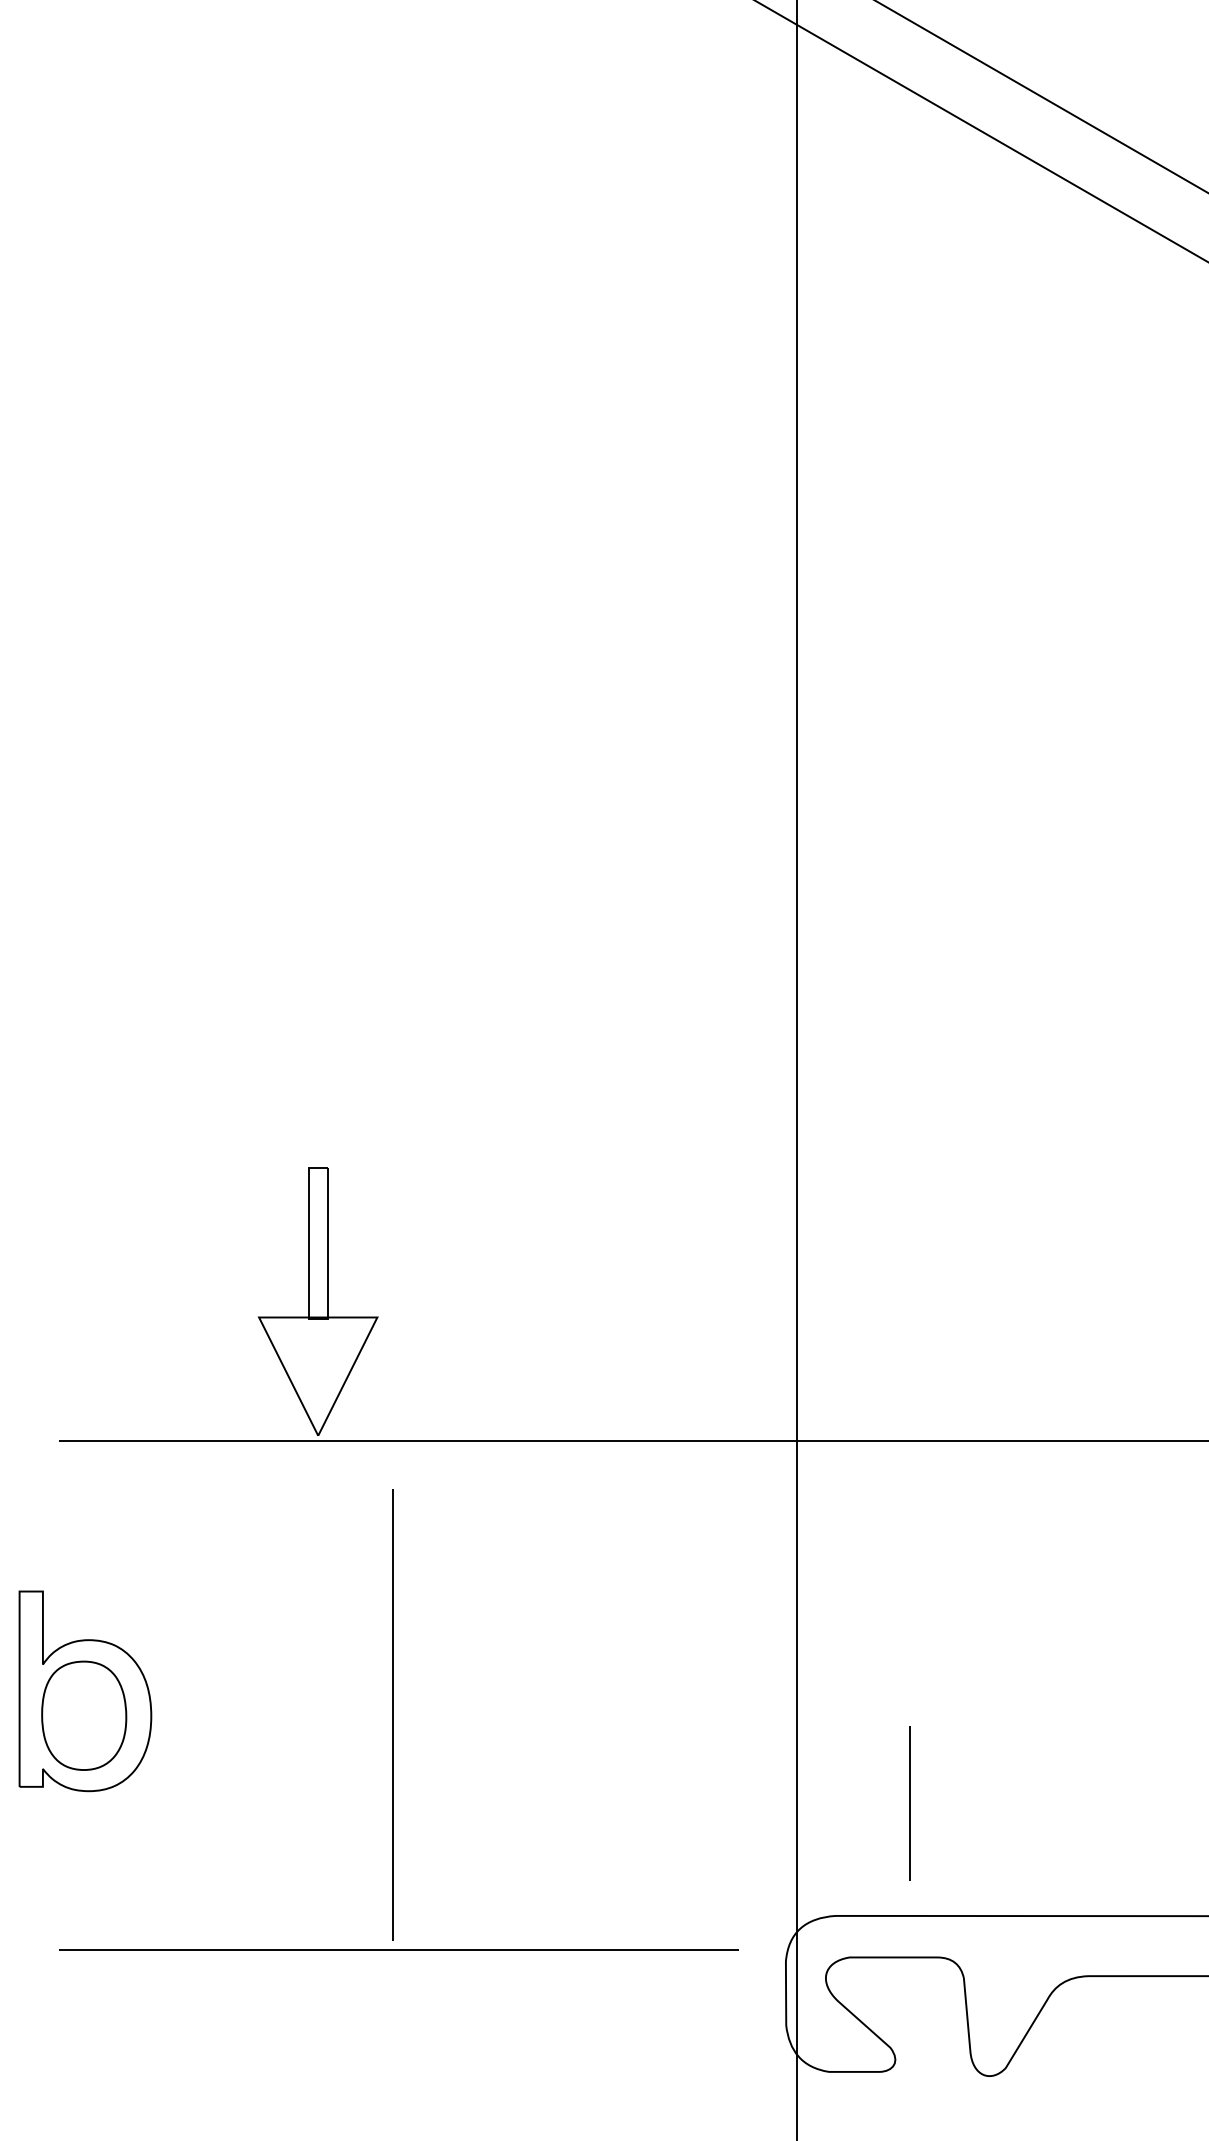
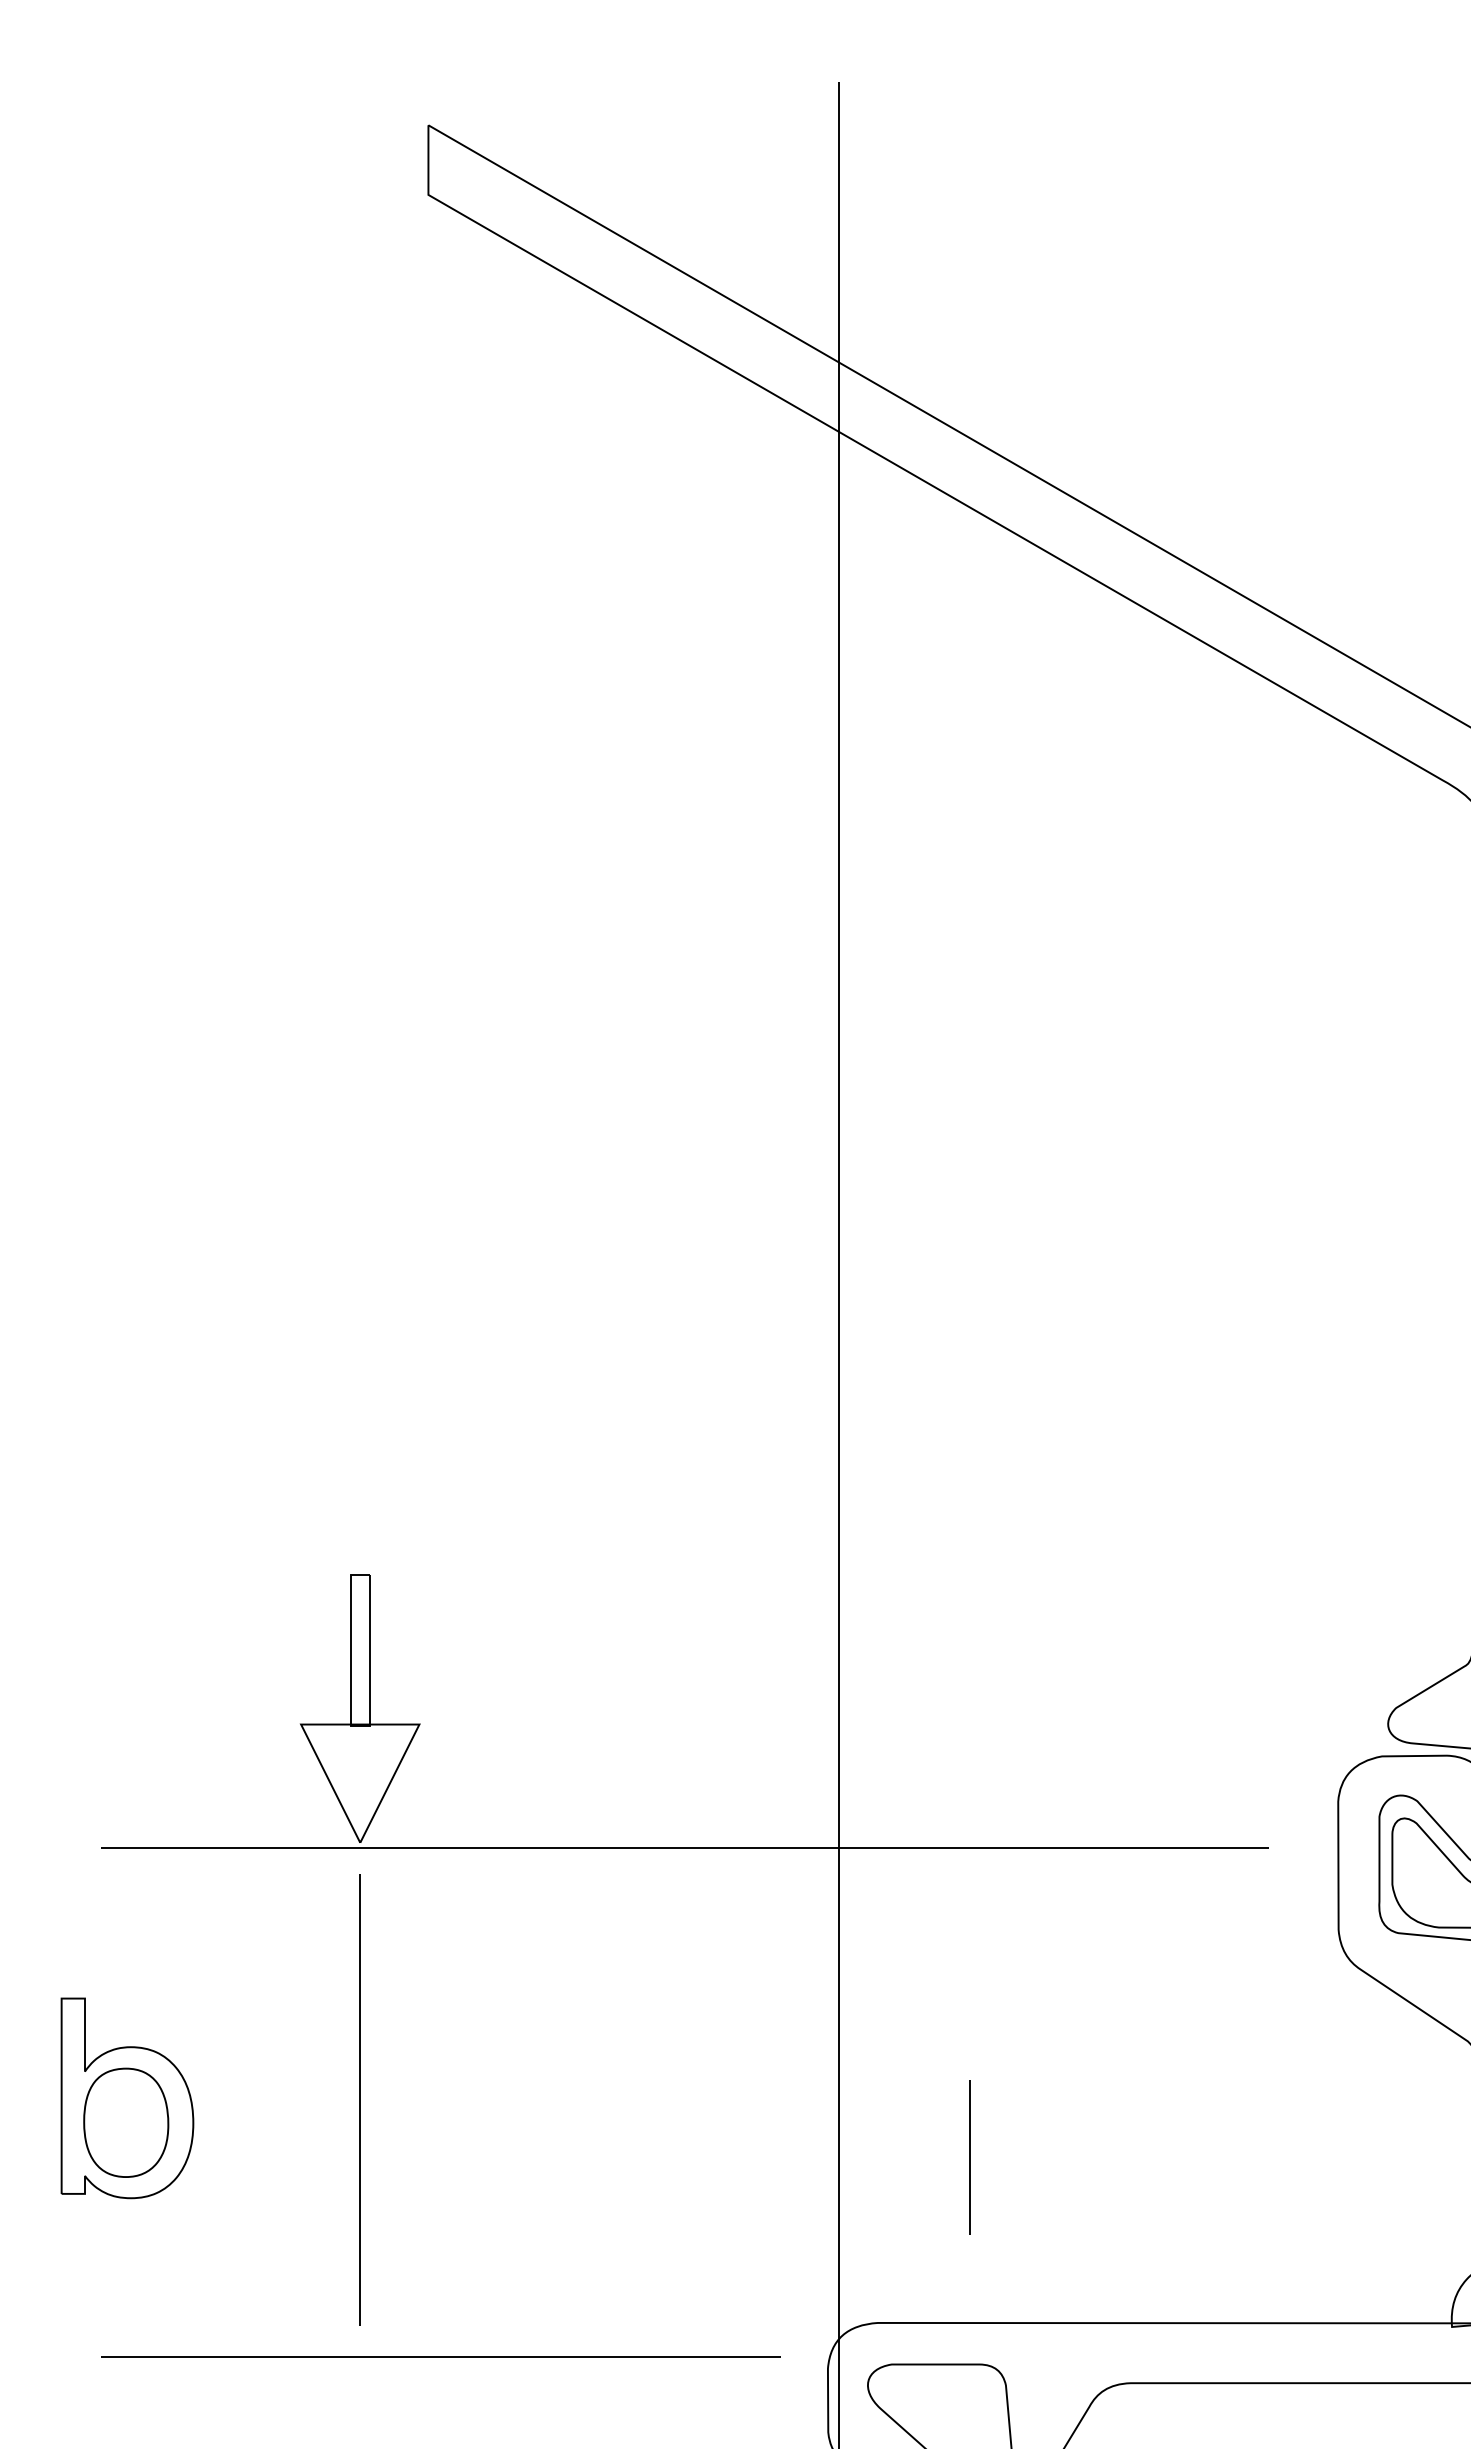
line: (392, 1714) -> (359, 2099), moved
line: (909, 1803) -> (969, 2157), moved

